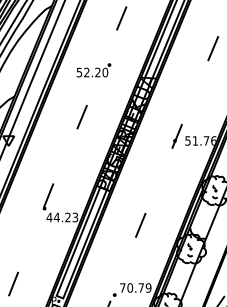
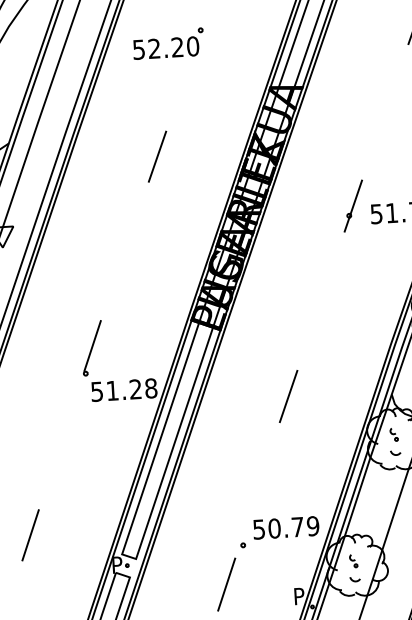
part: (93, 70) -> (168, 43), moved
line: (81, 116) -> (155, 155), moved
text: (62, 217) -> (124, 390), 44.23 -> 51.28
text: (122, 287) -> (258, 528), 70.79 -> 50.79

